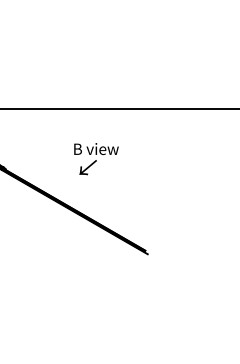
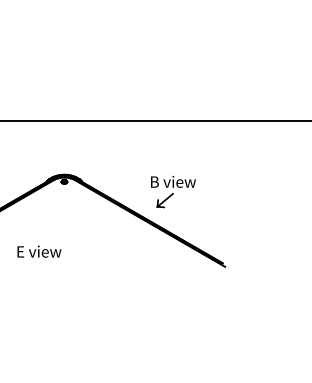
text: (96, 158) -> (173, 191), moved

